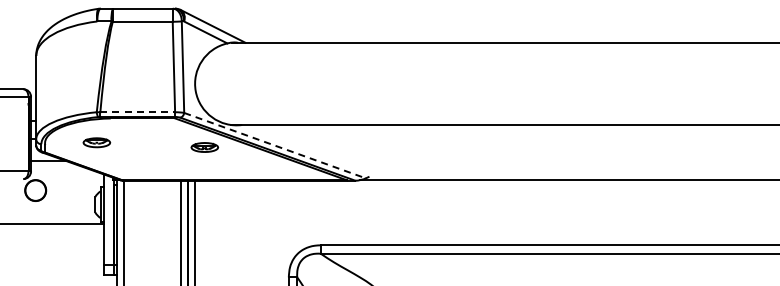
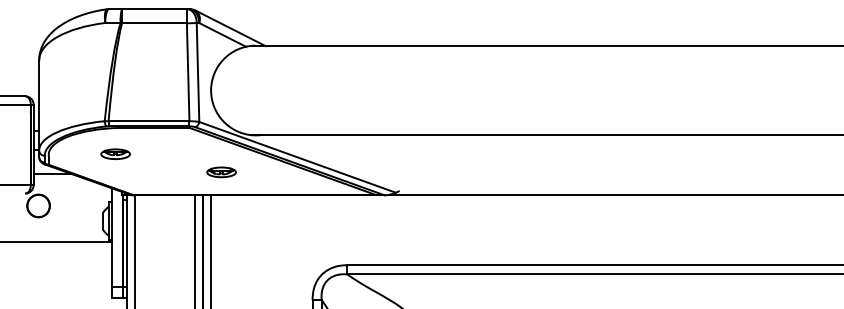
line: (138, 112) -> (149, 121), dashed -> solid
part: (96, 142) -> (115, 153), moved
line: (275, 145) -> (298, 157), dashed -> solid
part: (204, 147) -> (221, 172), moved

